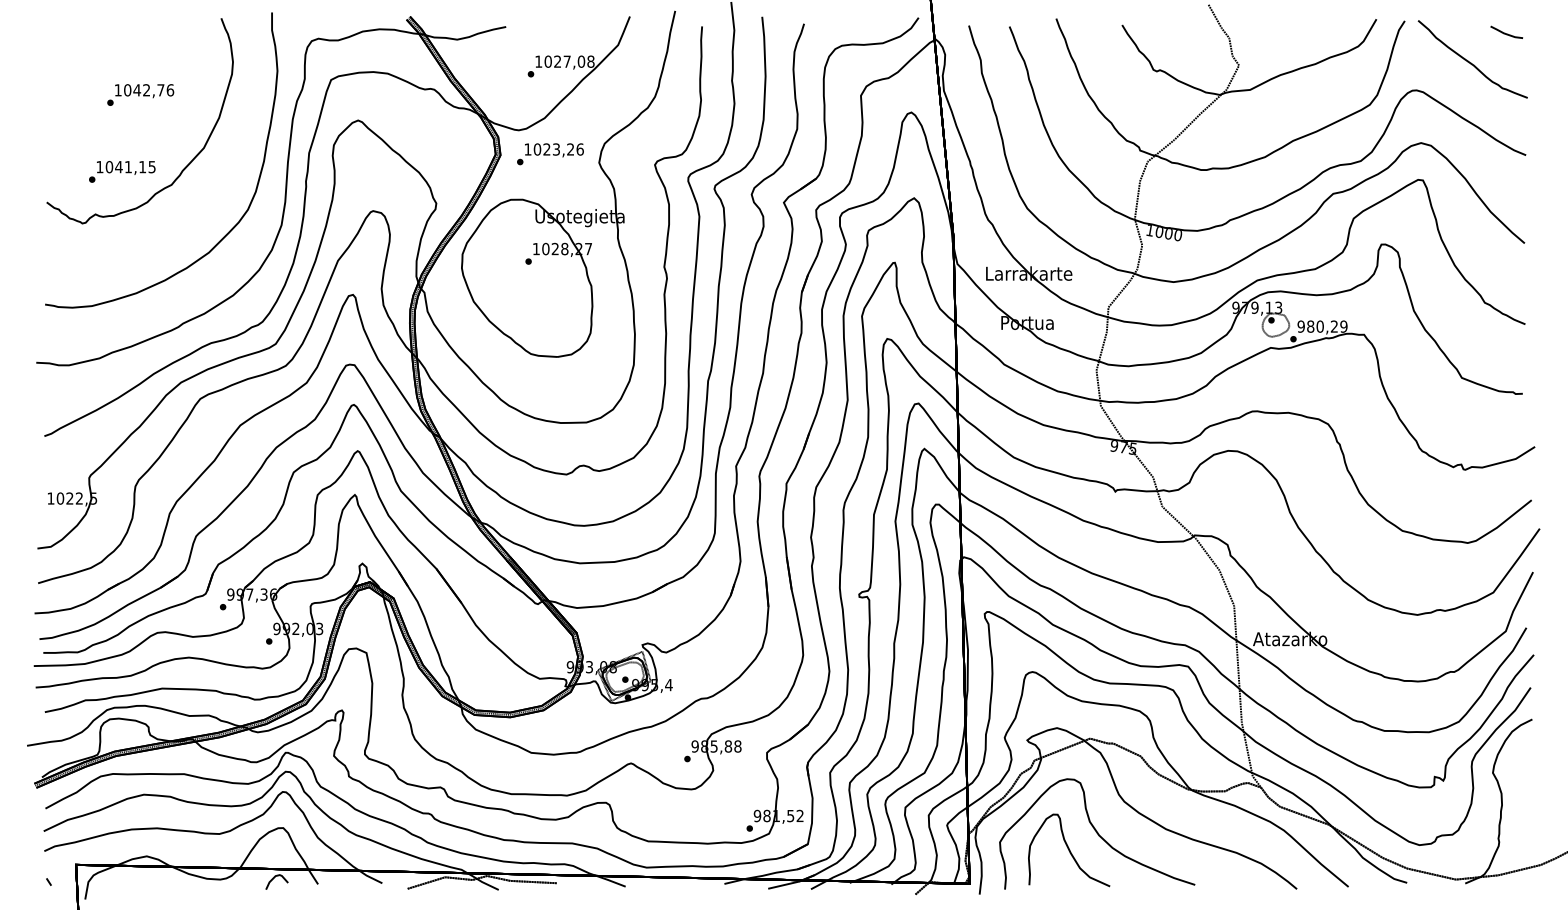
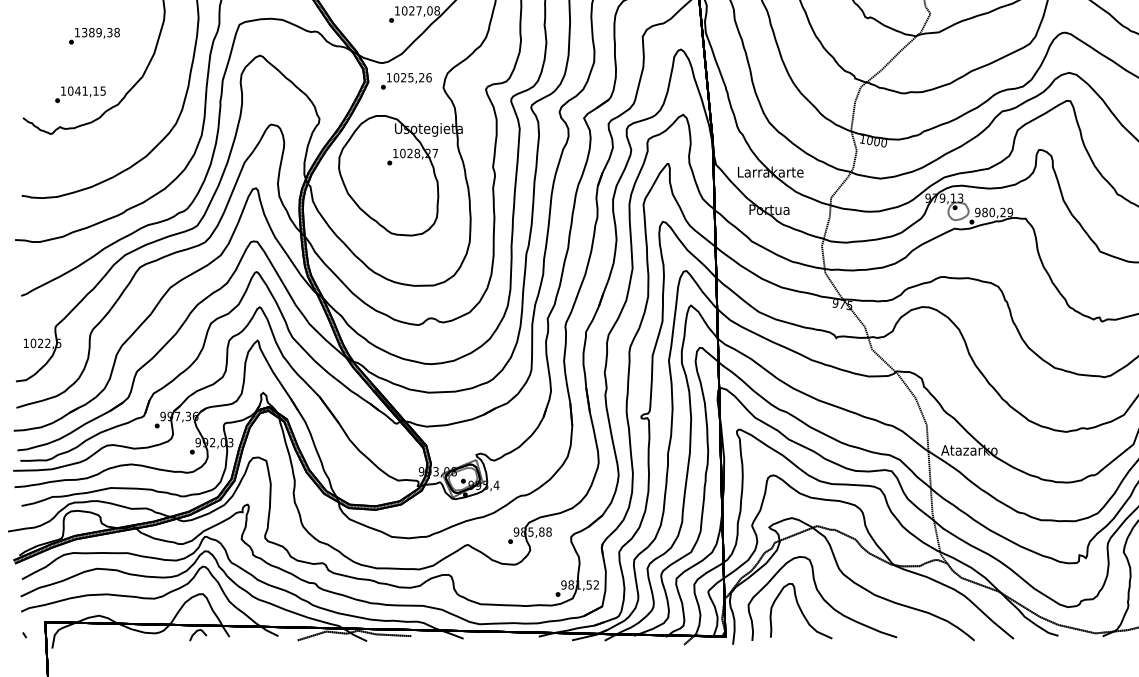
text: (149, 90) -> (101, 32), 1042,76 -> 1389,38
text: (556, 148) -> (410, 76), 1023,26 -> 1025,26

